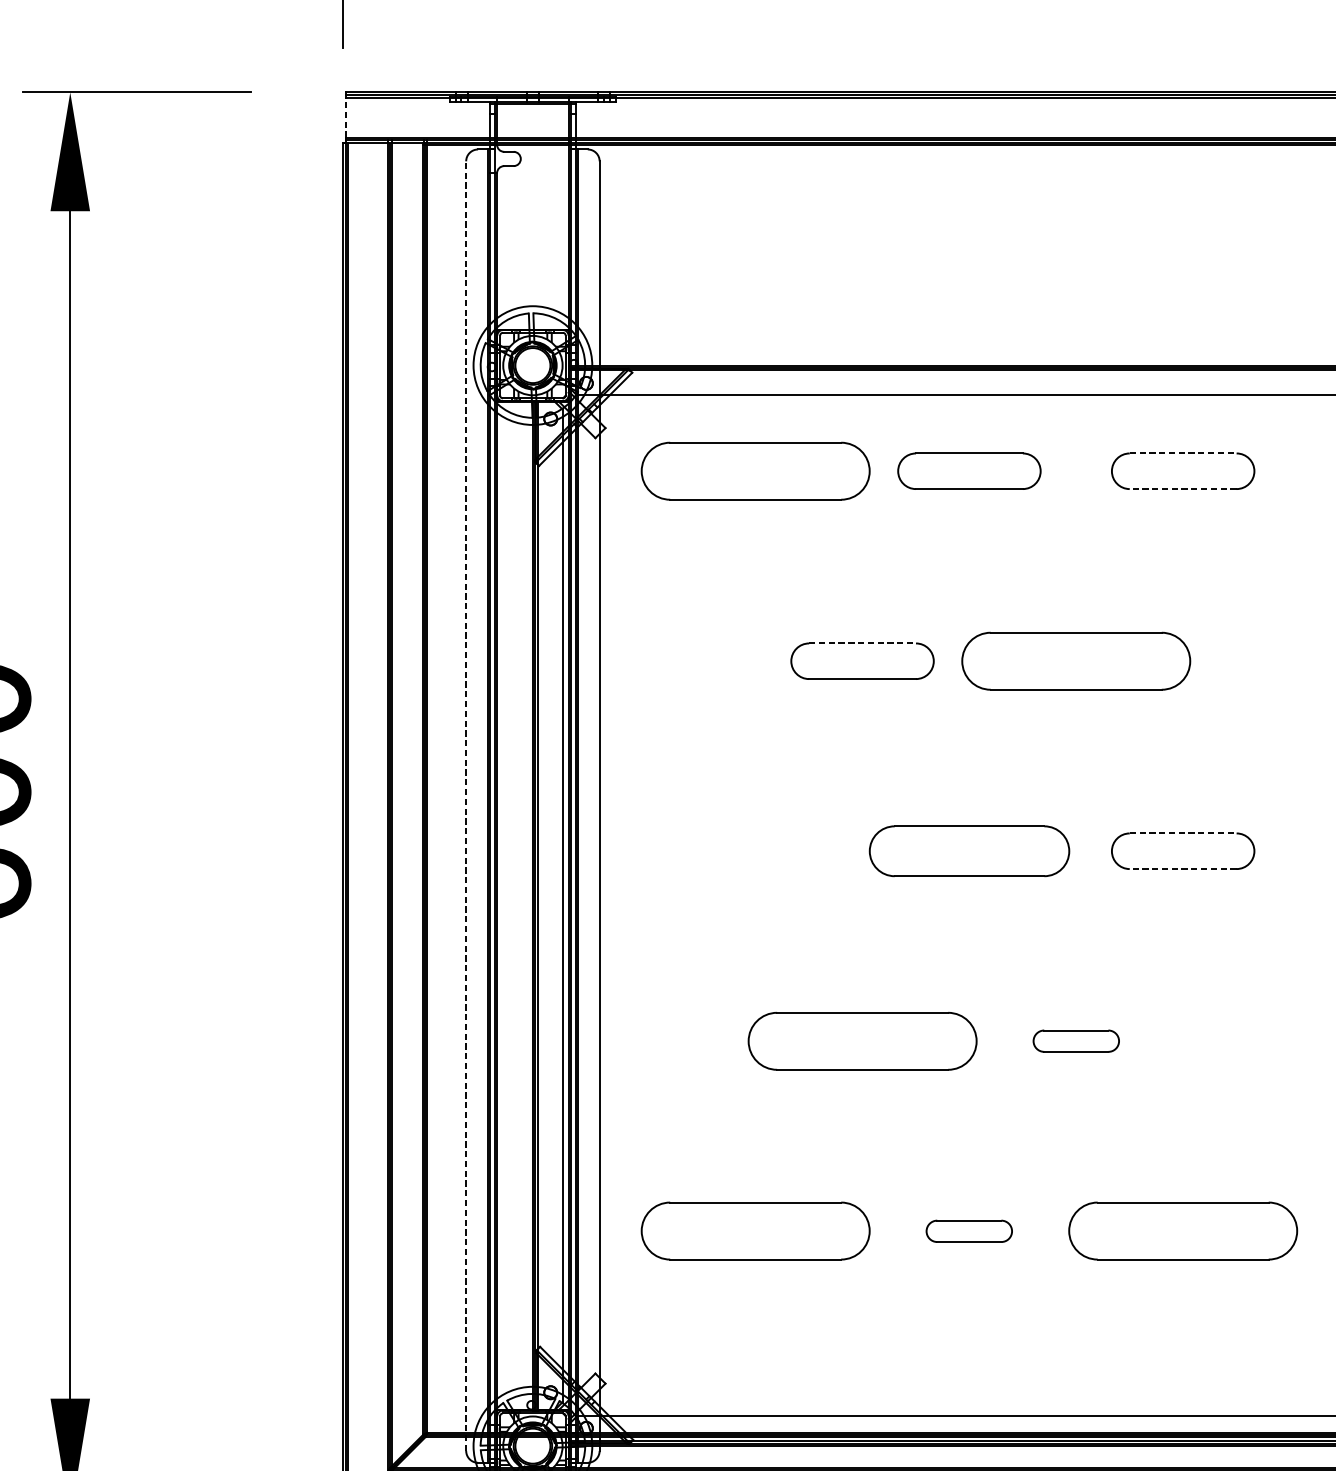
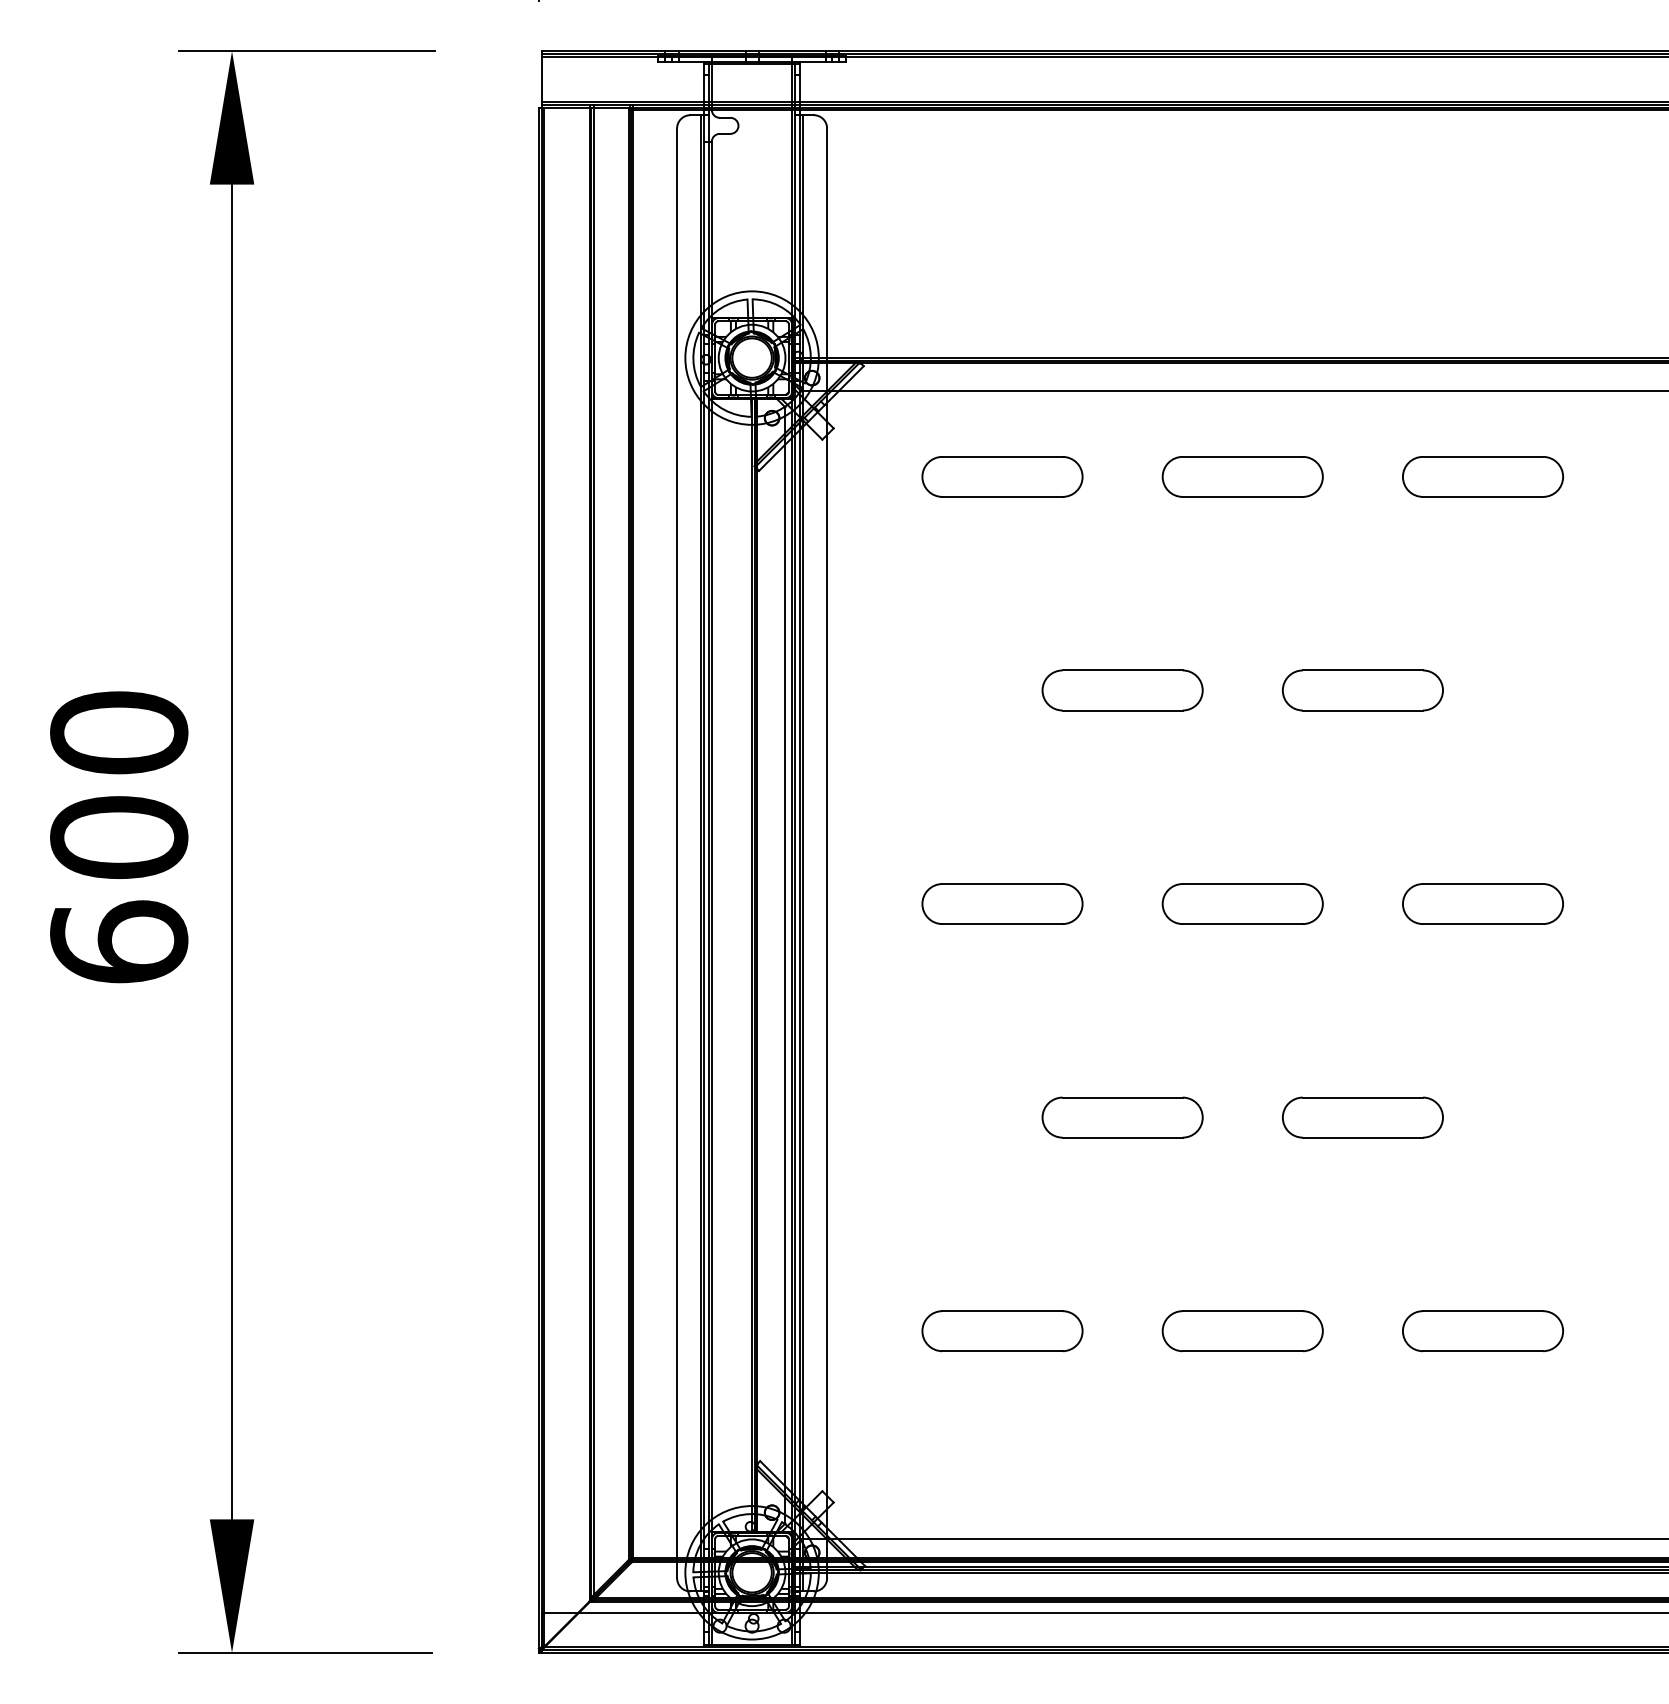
line: (345, 116) -> (541, 78), dashed -> solid
line: (1183, 453) -> (1483, 456), dashed -> solid
part: (755, 470) -> (1002, 476), size x0.62
line: (1182, 488) -> (1482, 496), dashed -> solid
line: (863, 643) -> (1123, 670), dashed -> solid
part: (1075, 661) -> (1362, 690), size x0.62
line: (466, 806) -> (677, 853), dashed -> solid
line: (1183, 833) -> (1483, 884), dashed -> solid
part: (755, 850) -> (1002, 903), added
part: (969, 850) -> (1242, 903), size x0.71
line: (1182, 869) -> (1482, 924), dashed -> solid
part: (862, 1041) -> (1122, 1117), size x0.62
part: (1075, 1041) -> (1362, 1117), size x1.67
part: (755, 1231) -> (1002, 1331), size x0.62
part: (969, 1231) -> (1242, 1331), size x1.67
part: (1182, 1231) -> (1482, 1331), size x0.62

